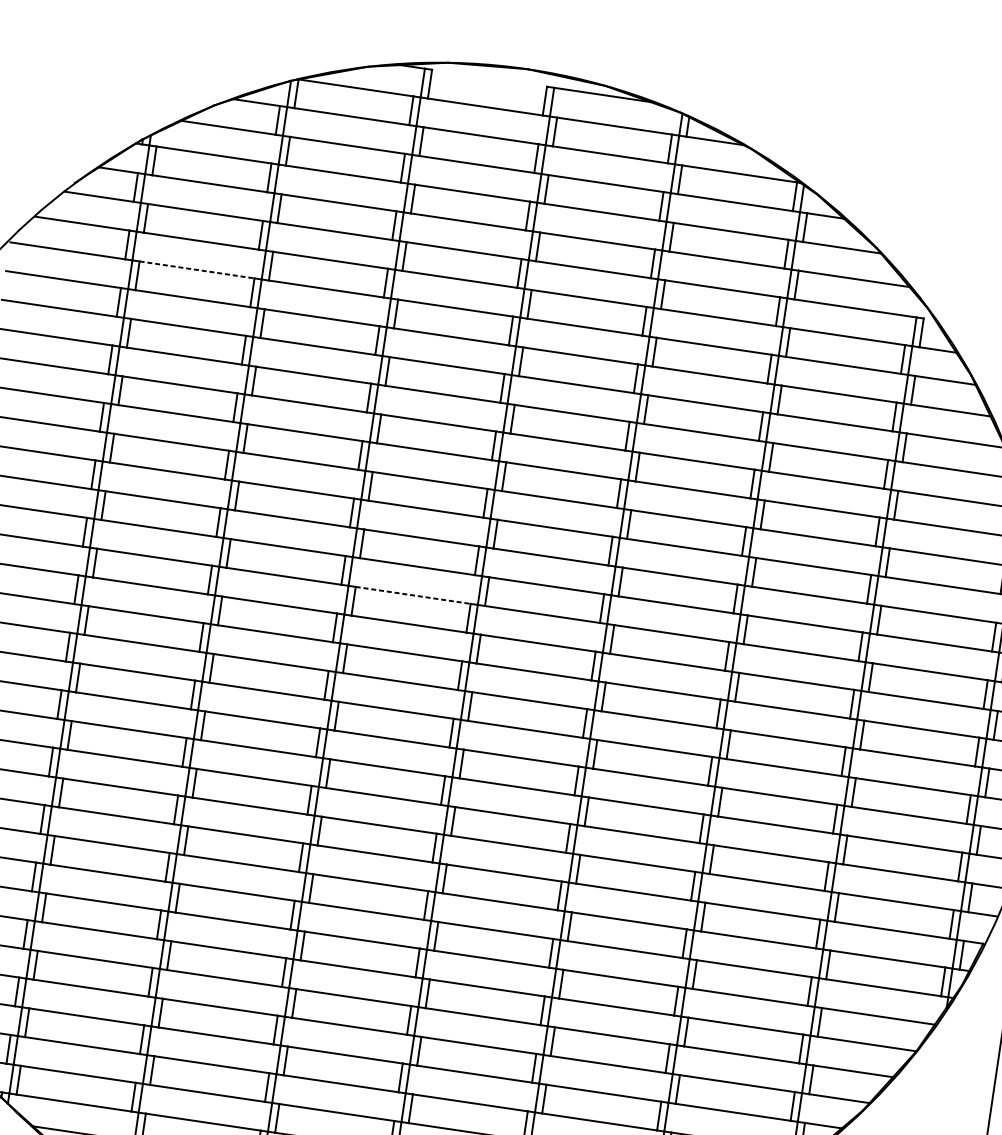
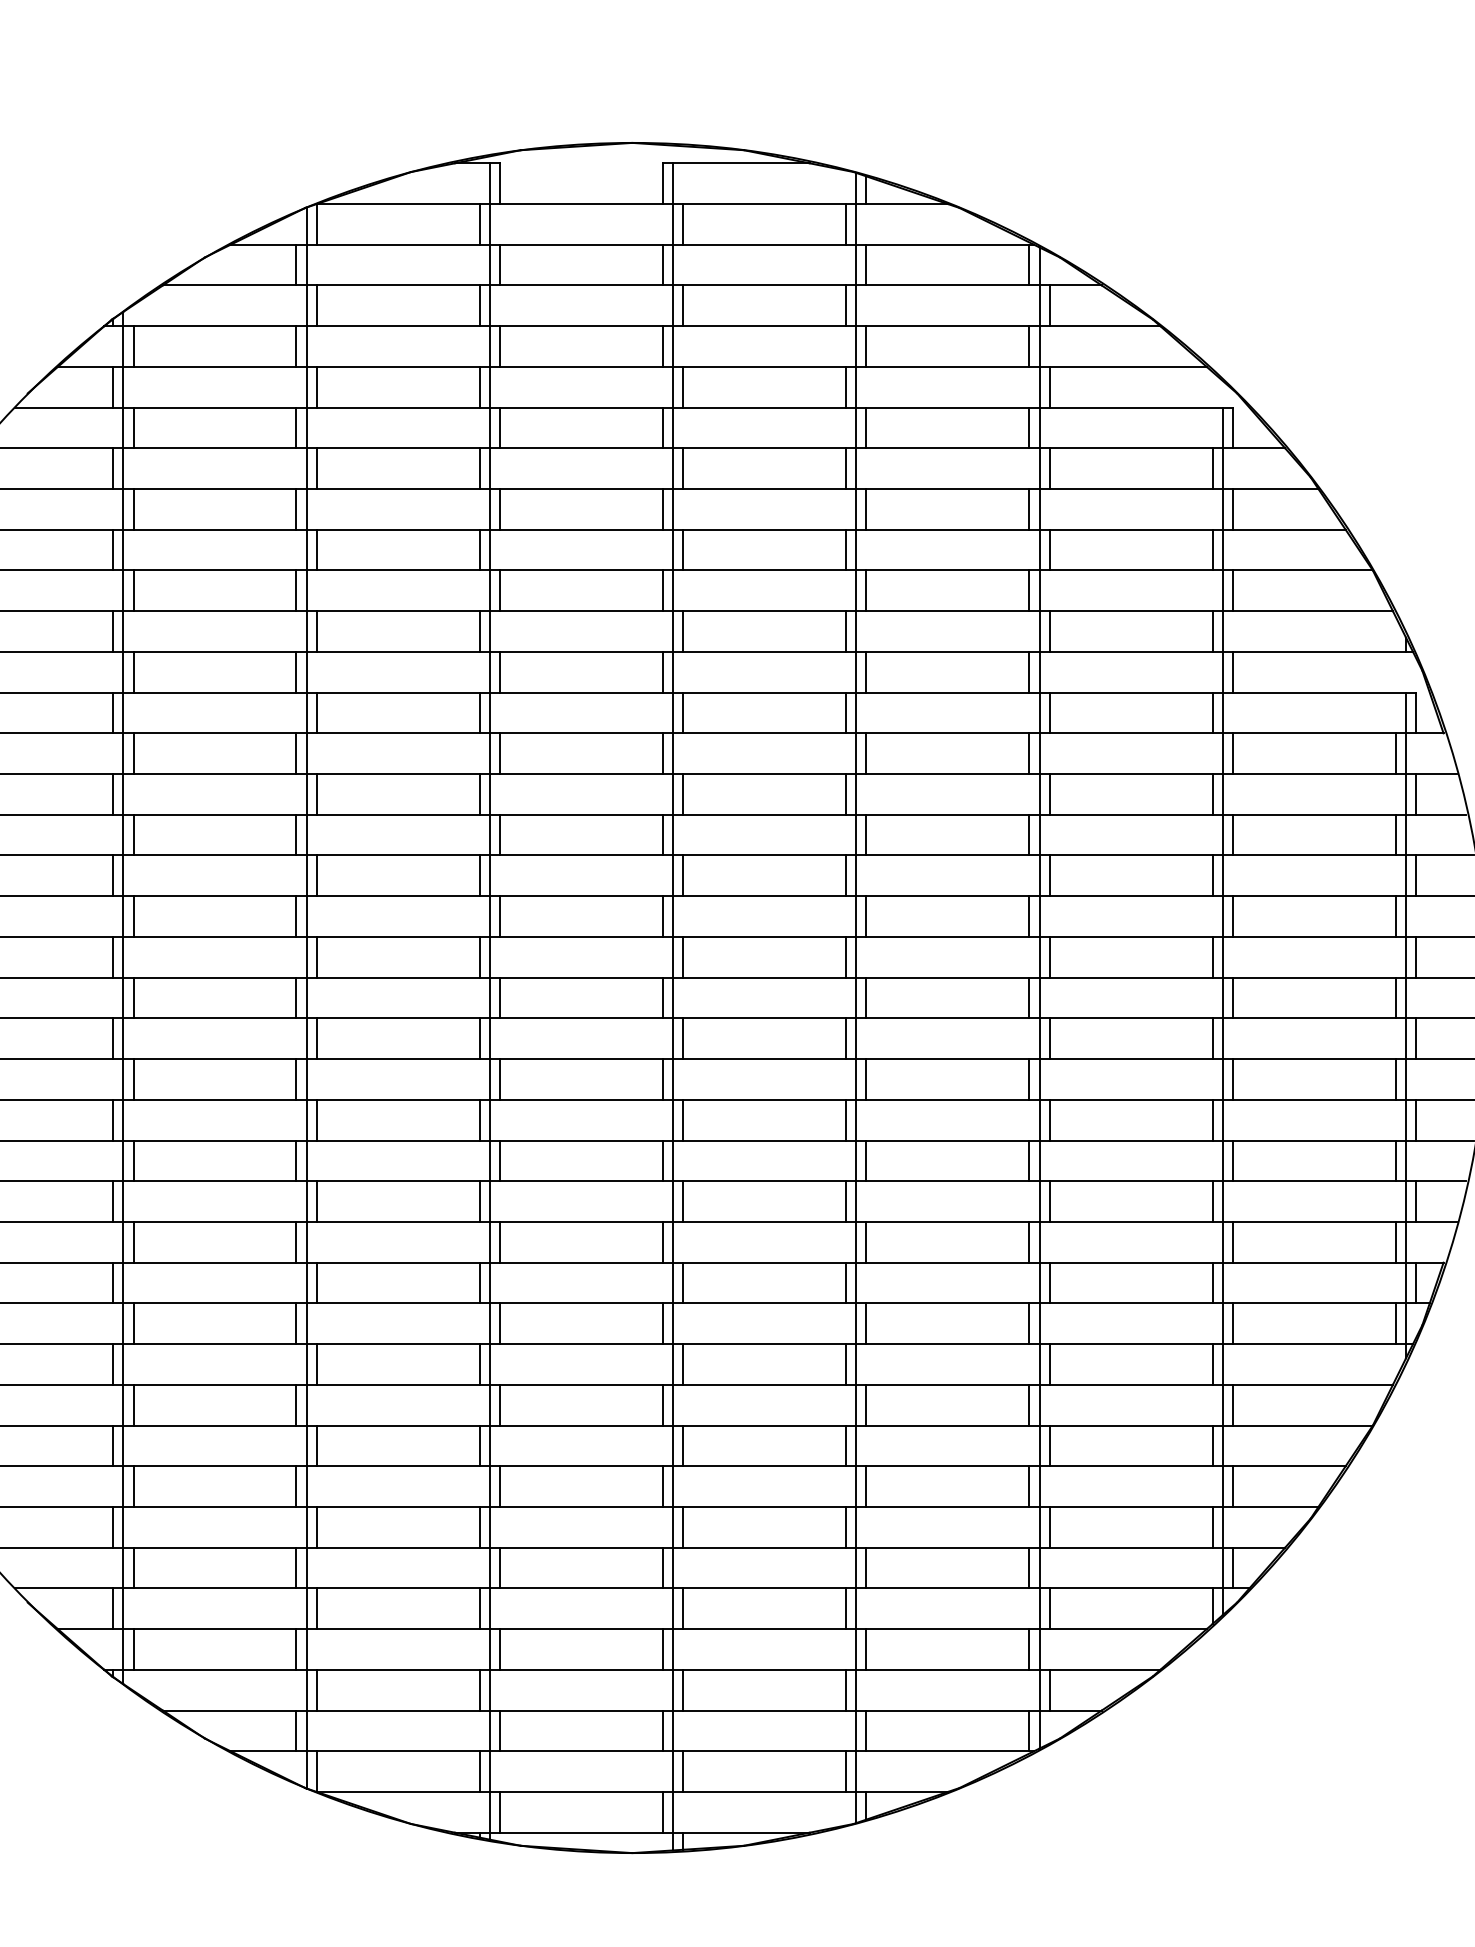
line: (197, 270) -> (215, 489), dashed -> solid
line: (413, 595) -> (581, 896), dashed -> solid

